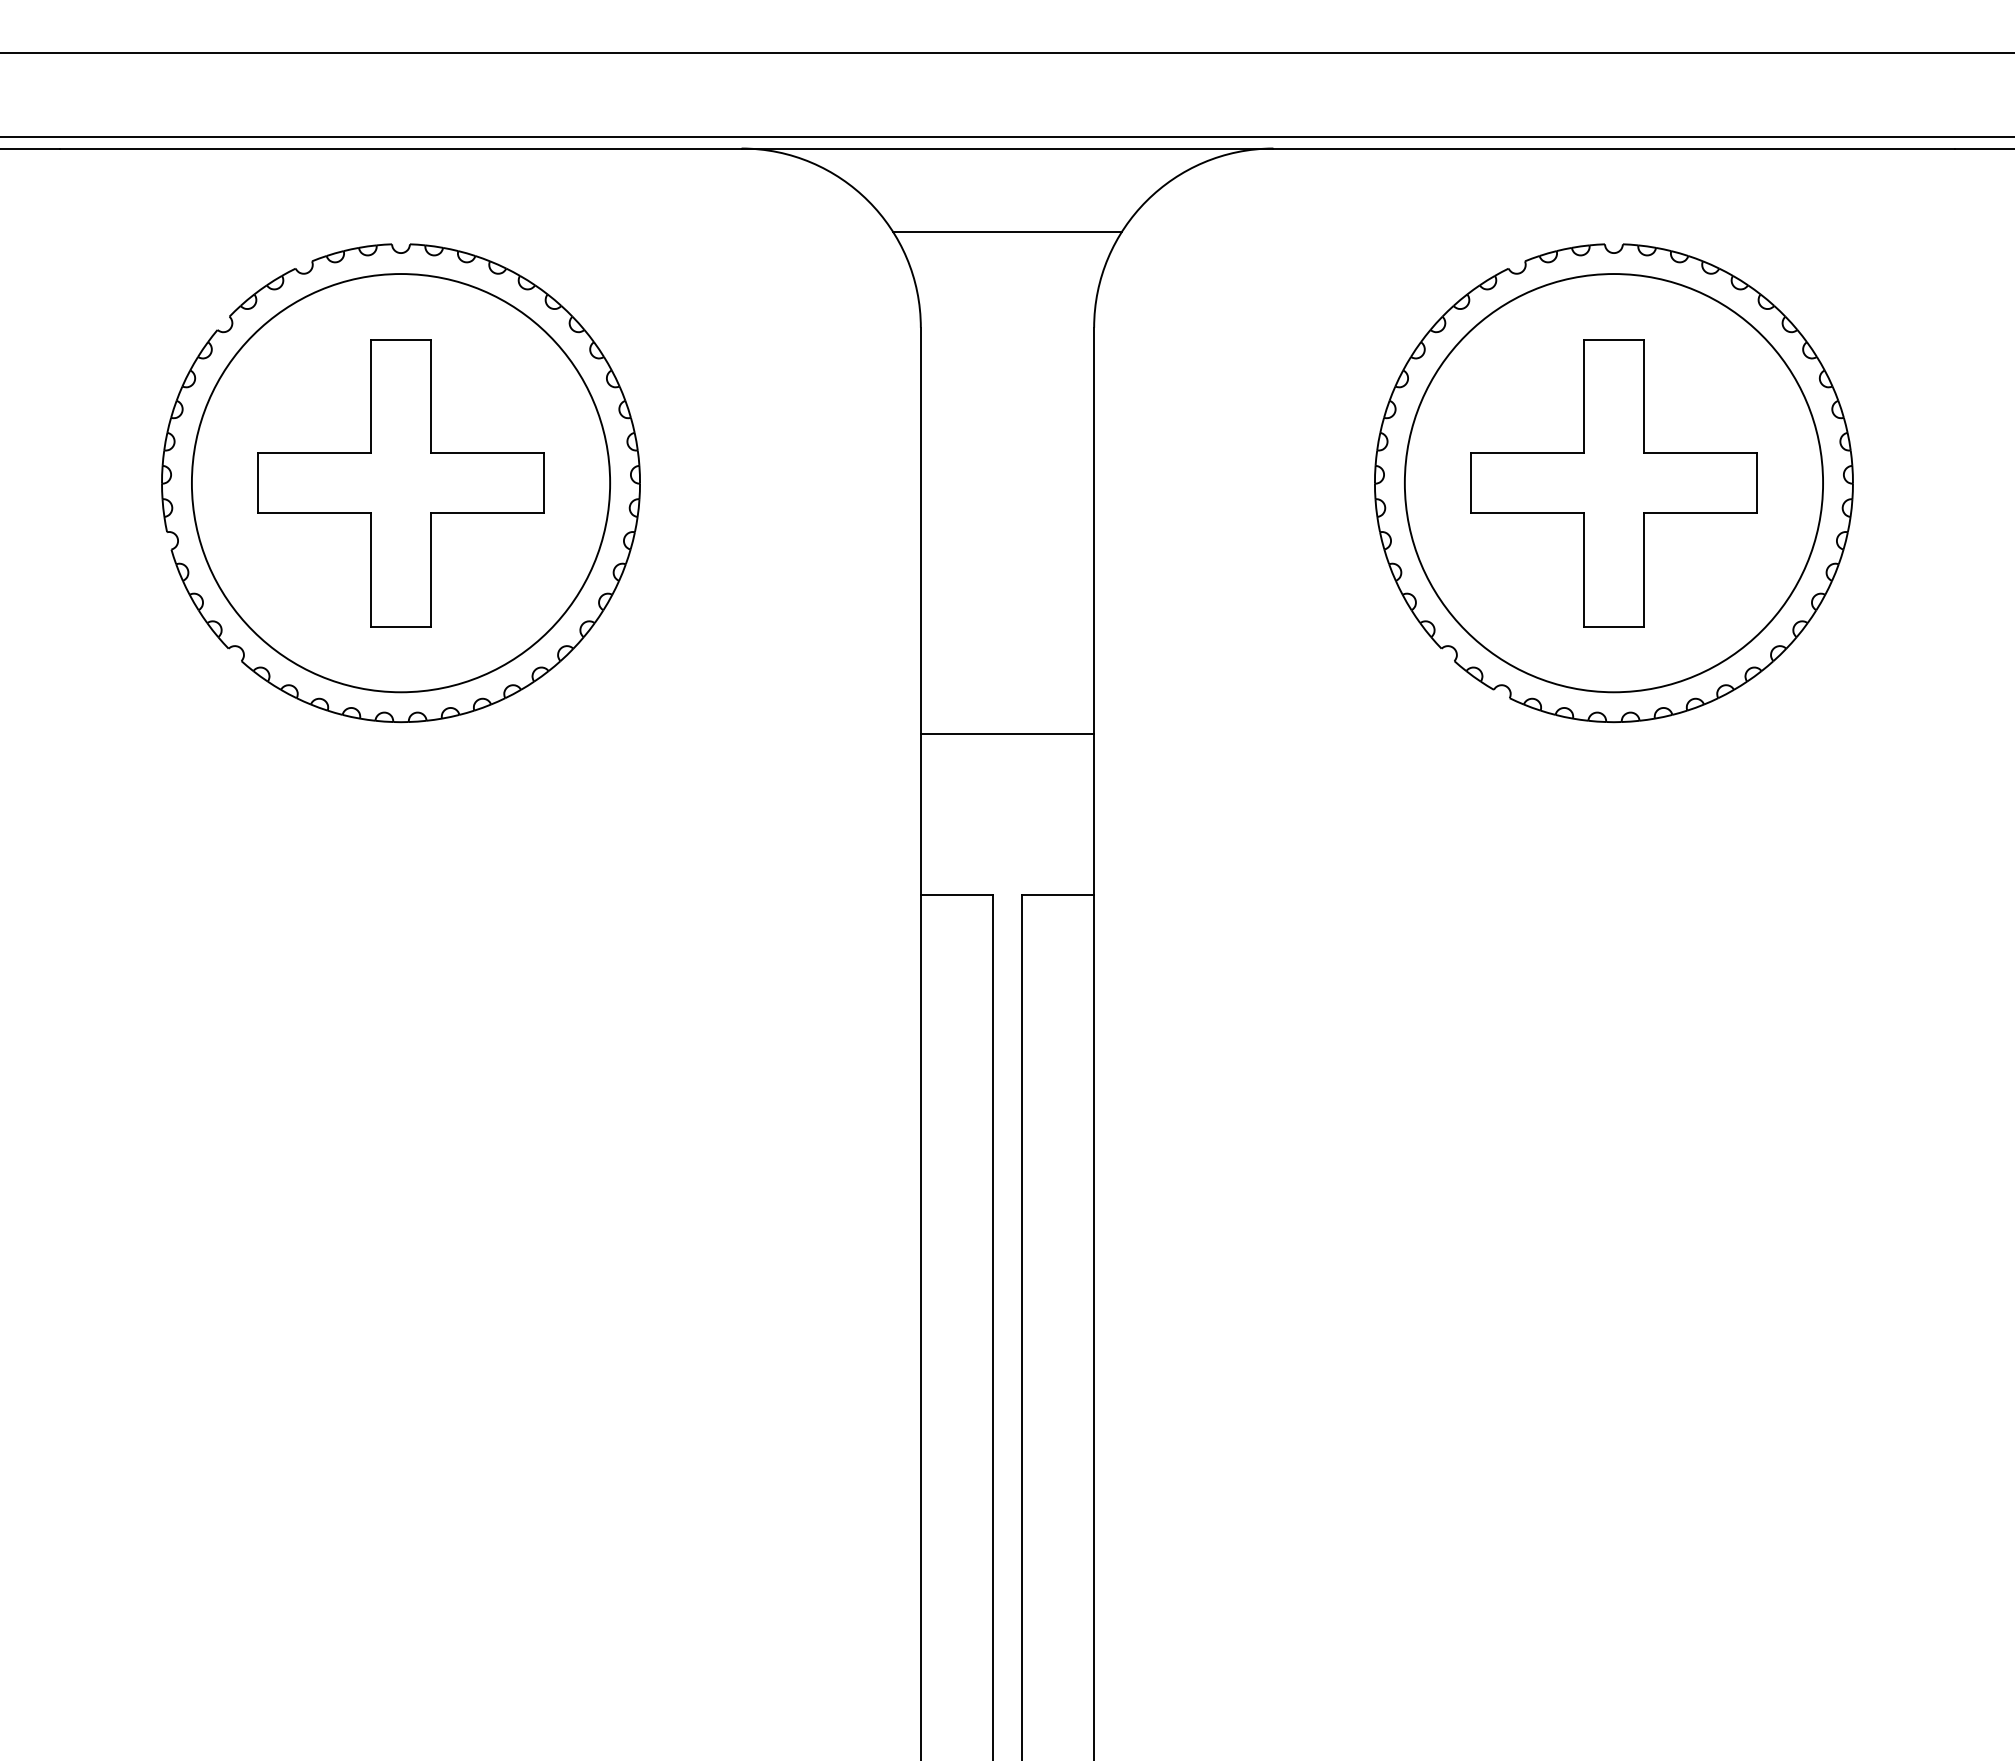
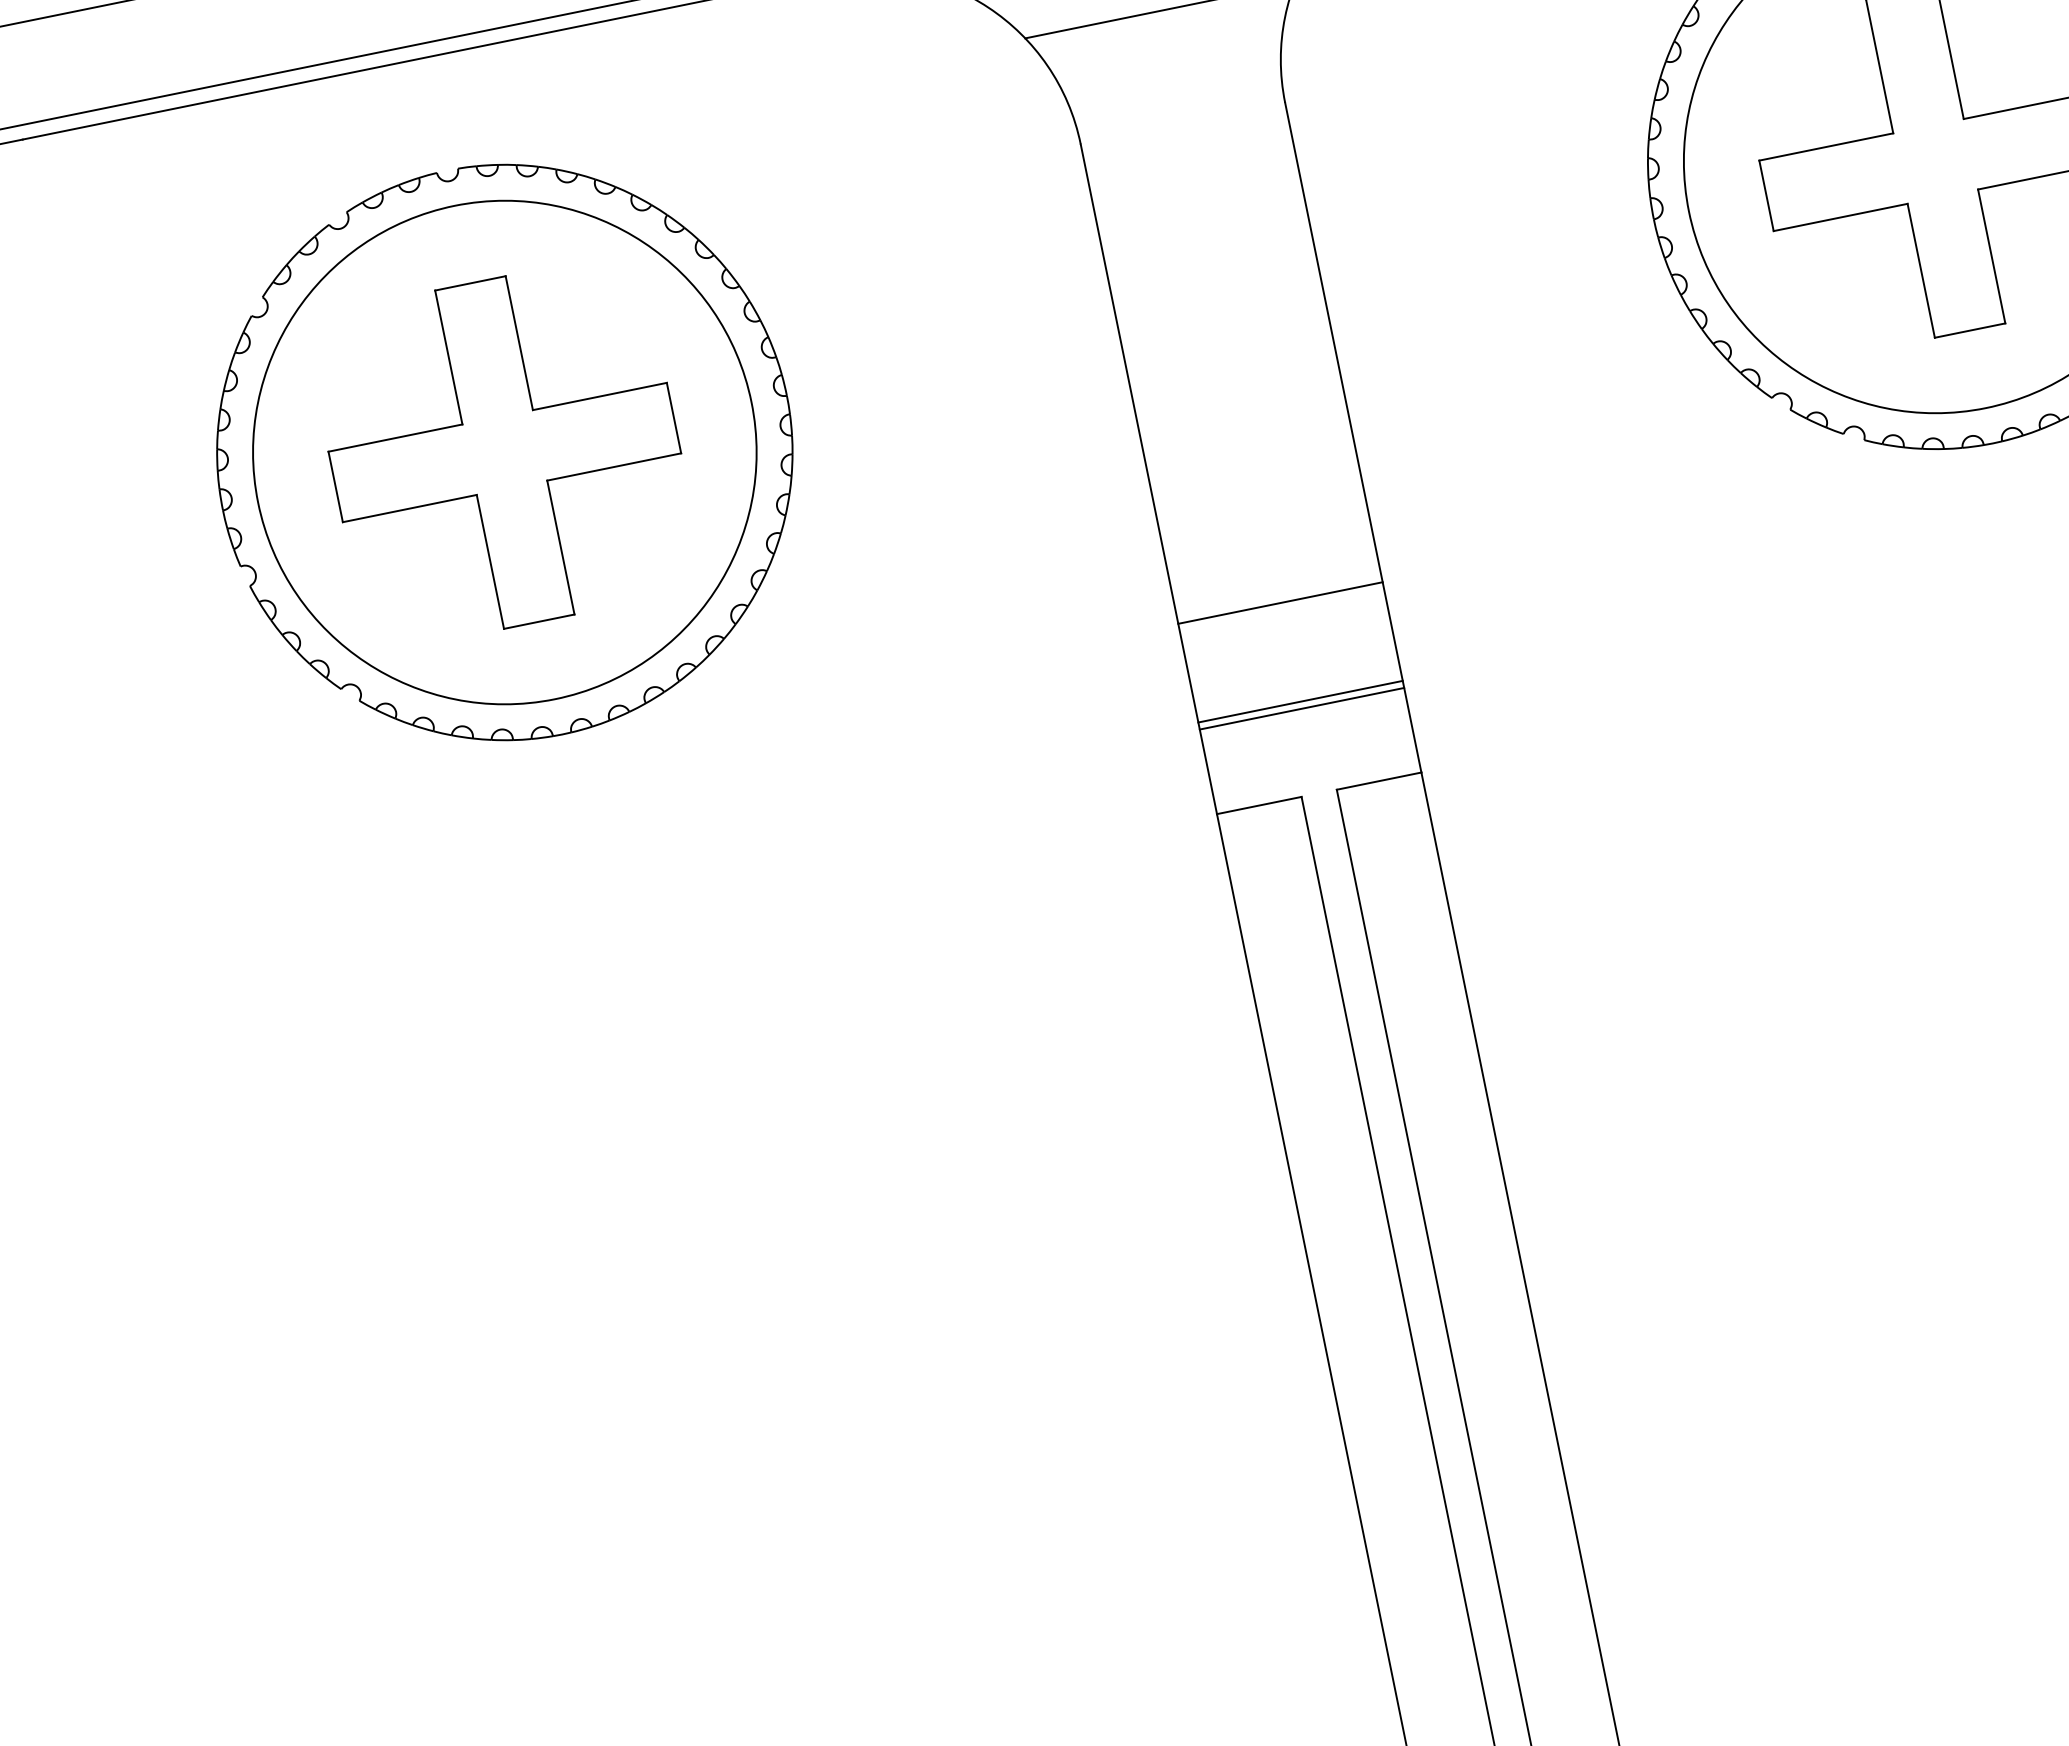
line: (1007, 817) -> (1300, 701), added
line: (1007, 823) -> (1301, 708), added

